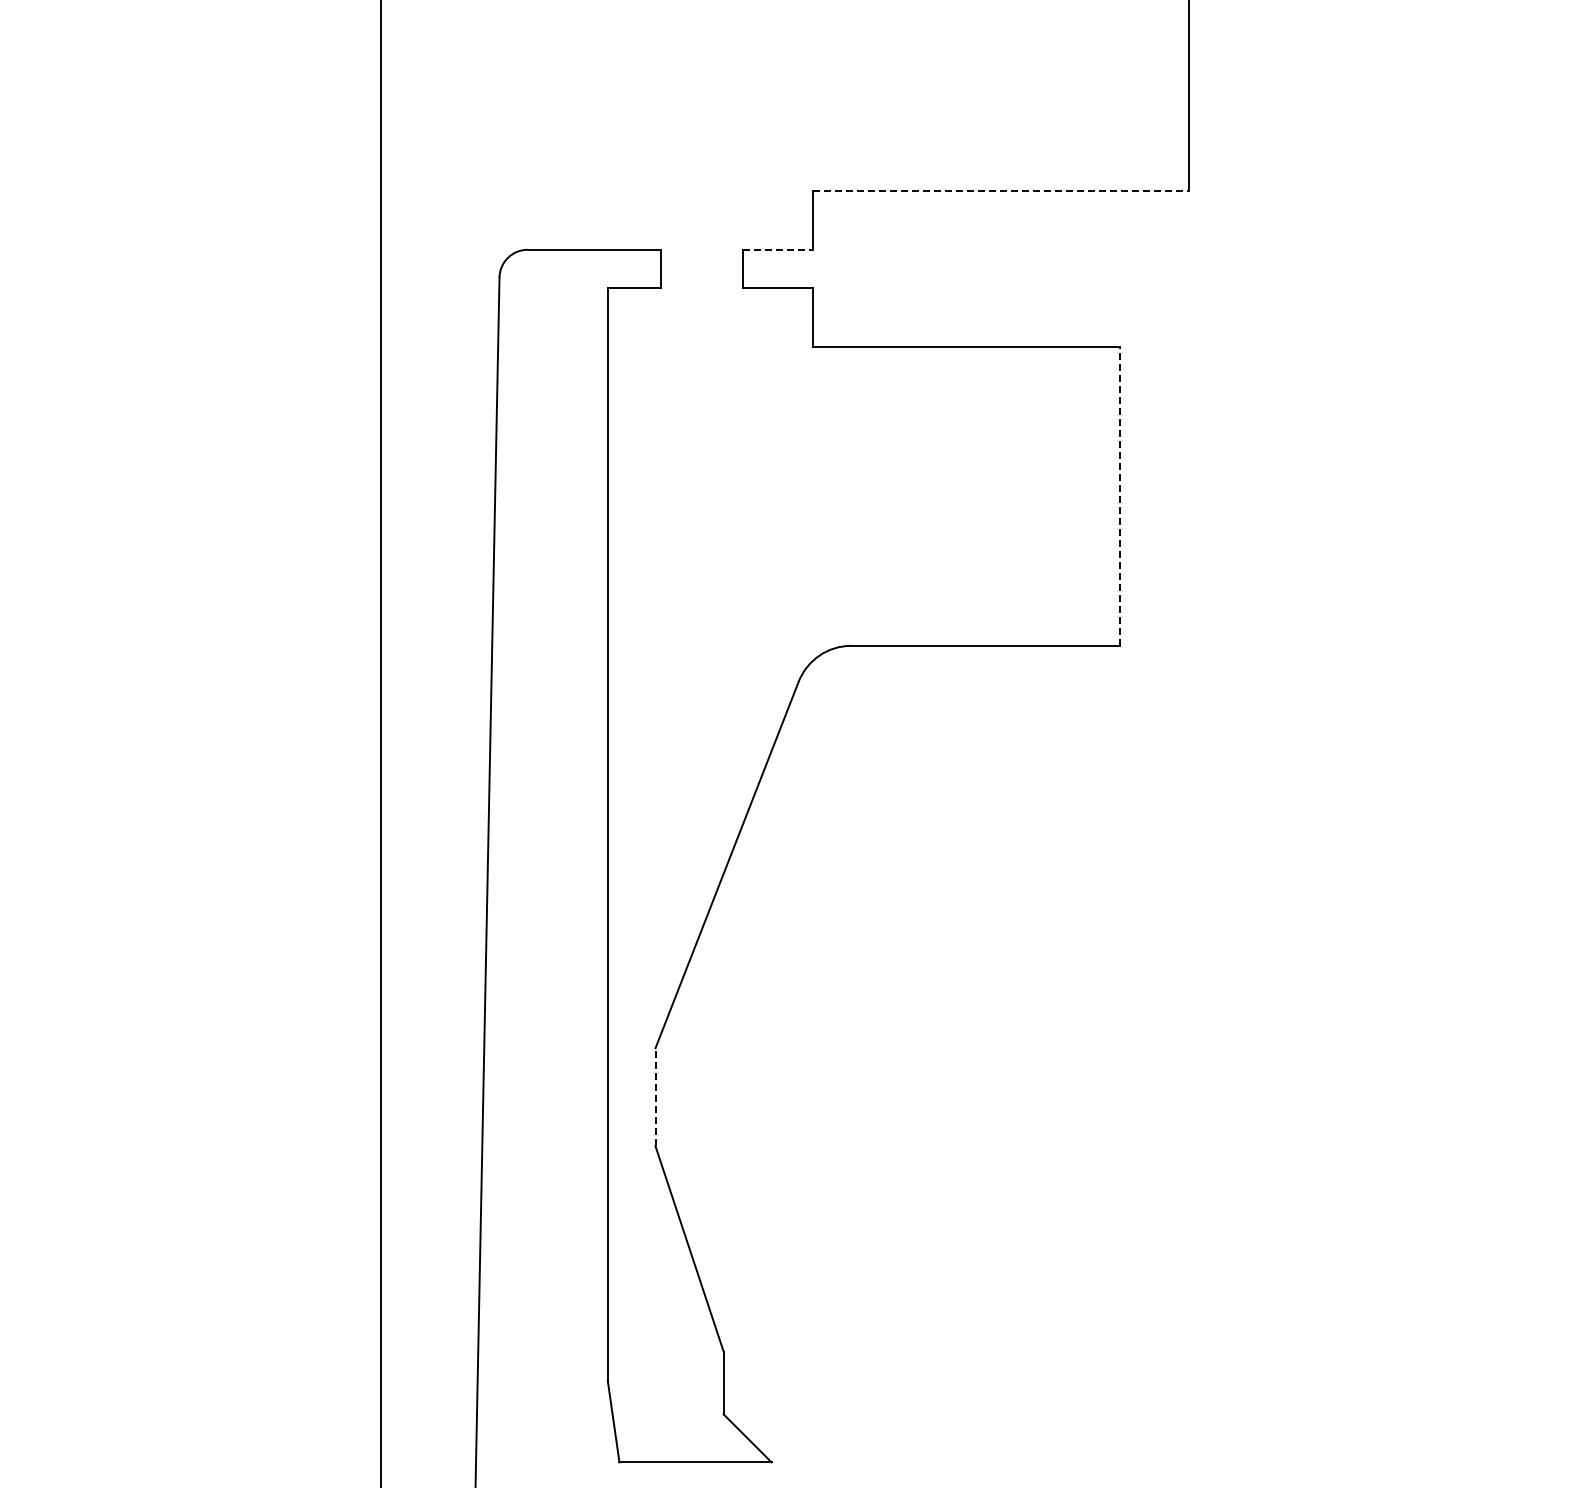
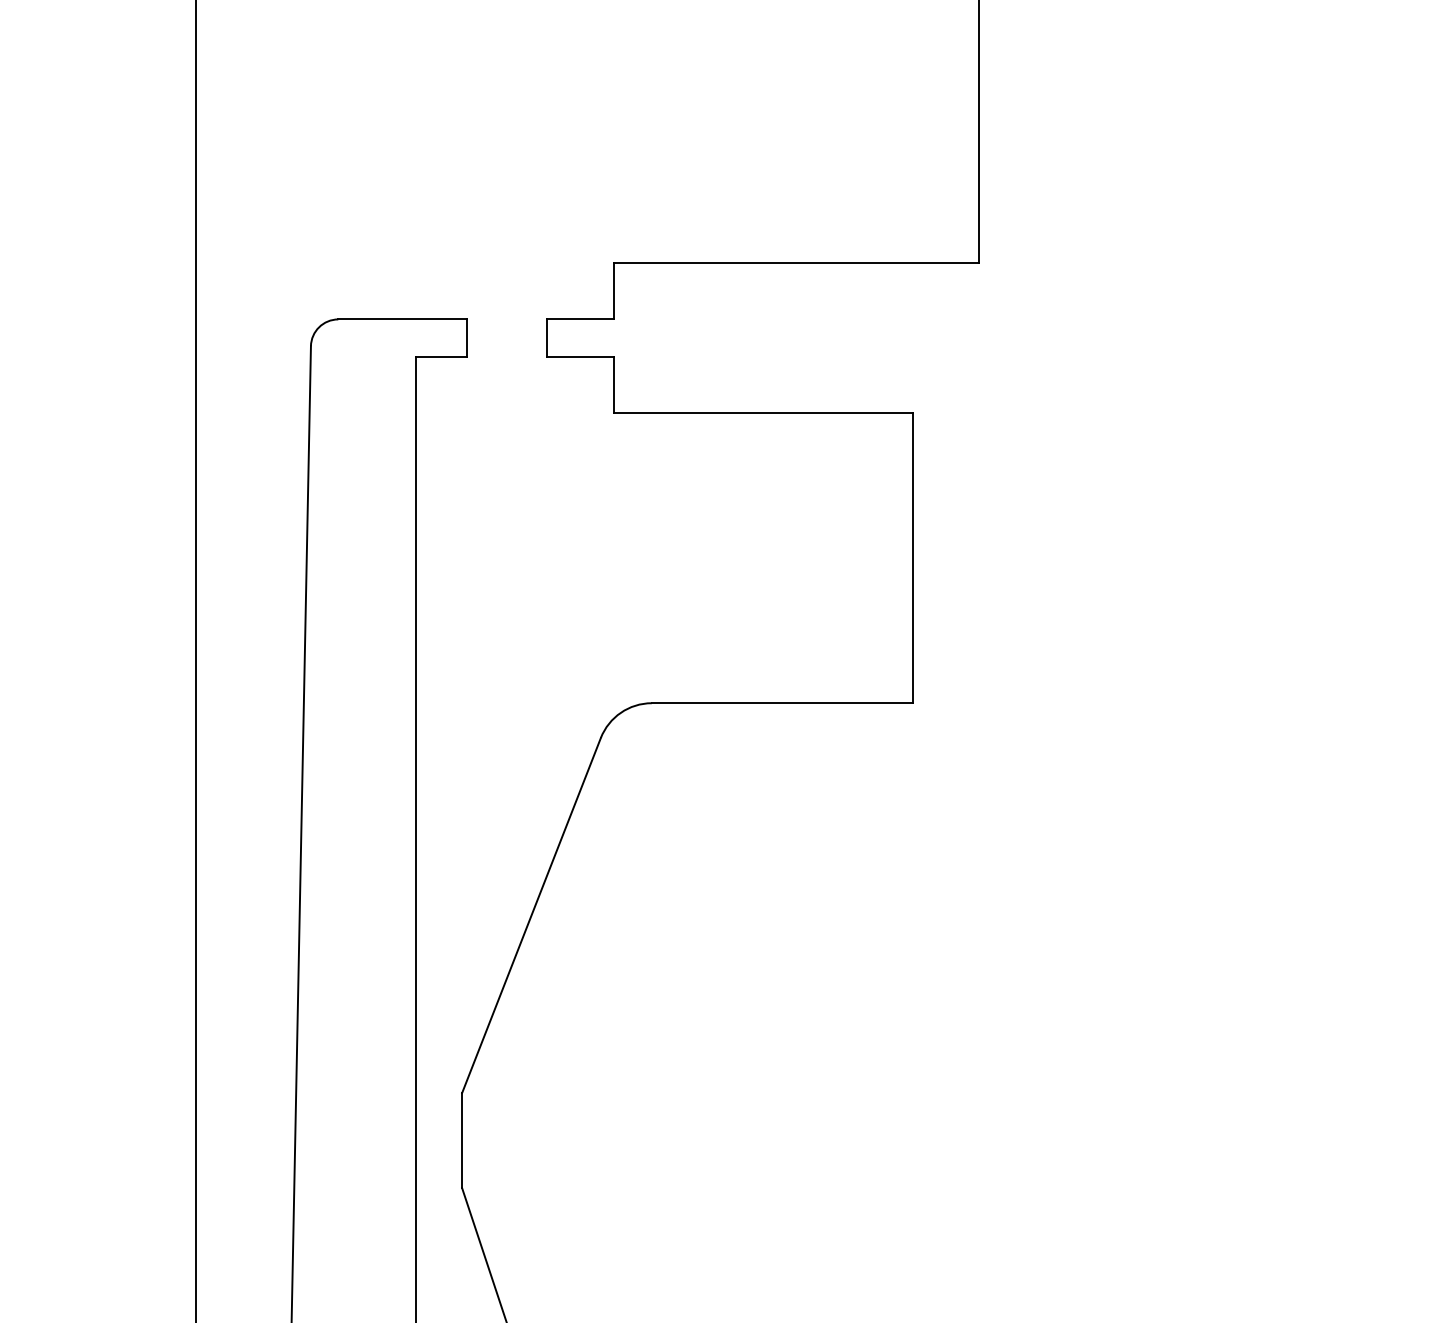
line: (1001, 191) -> (797, 262), dashed -> solid
line: (777, 249) -> (580, 319), dashed -> solid
line: (1120, 496) -> (912, 558), dashed -> solid
line: (655, 1097) -> (462, 1140), dashed -> solid

